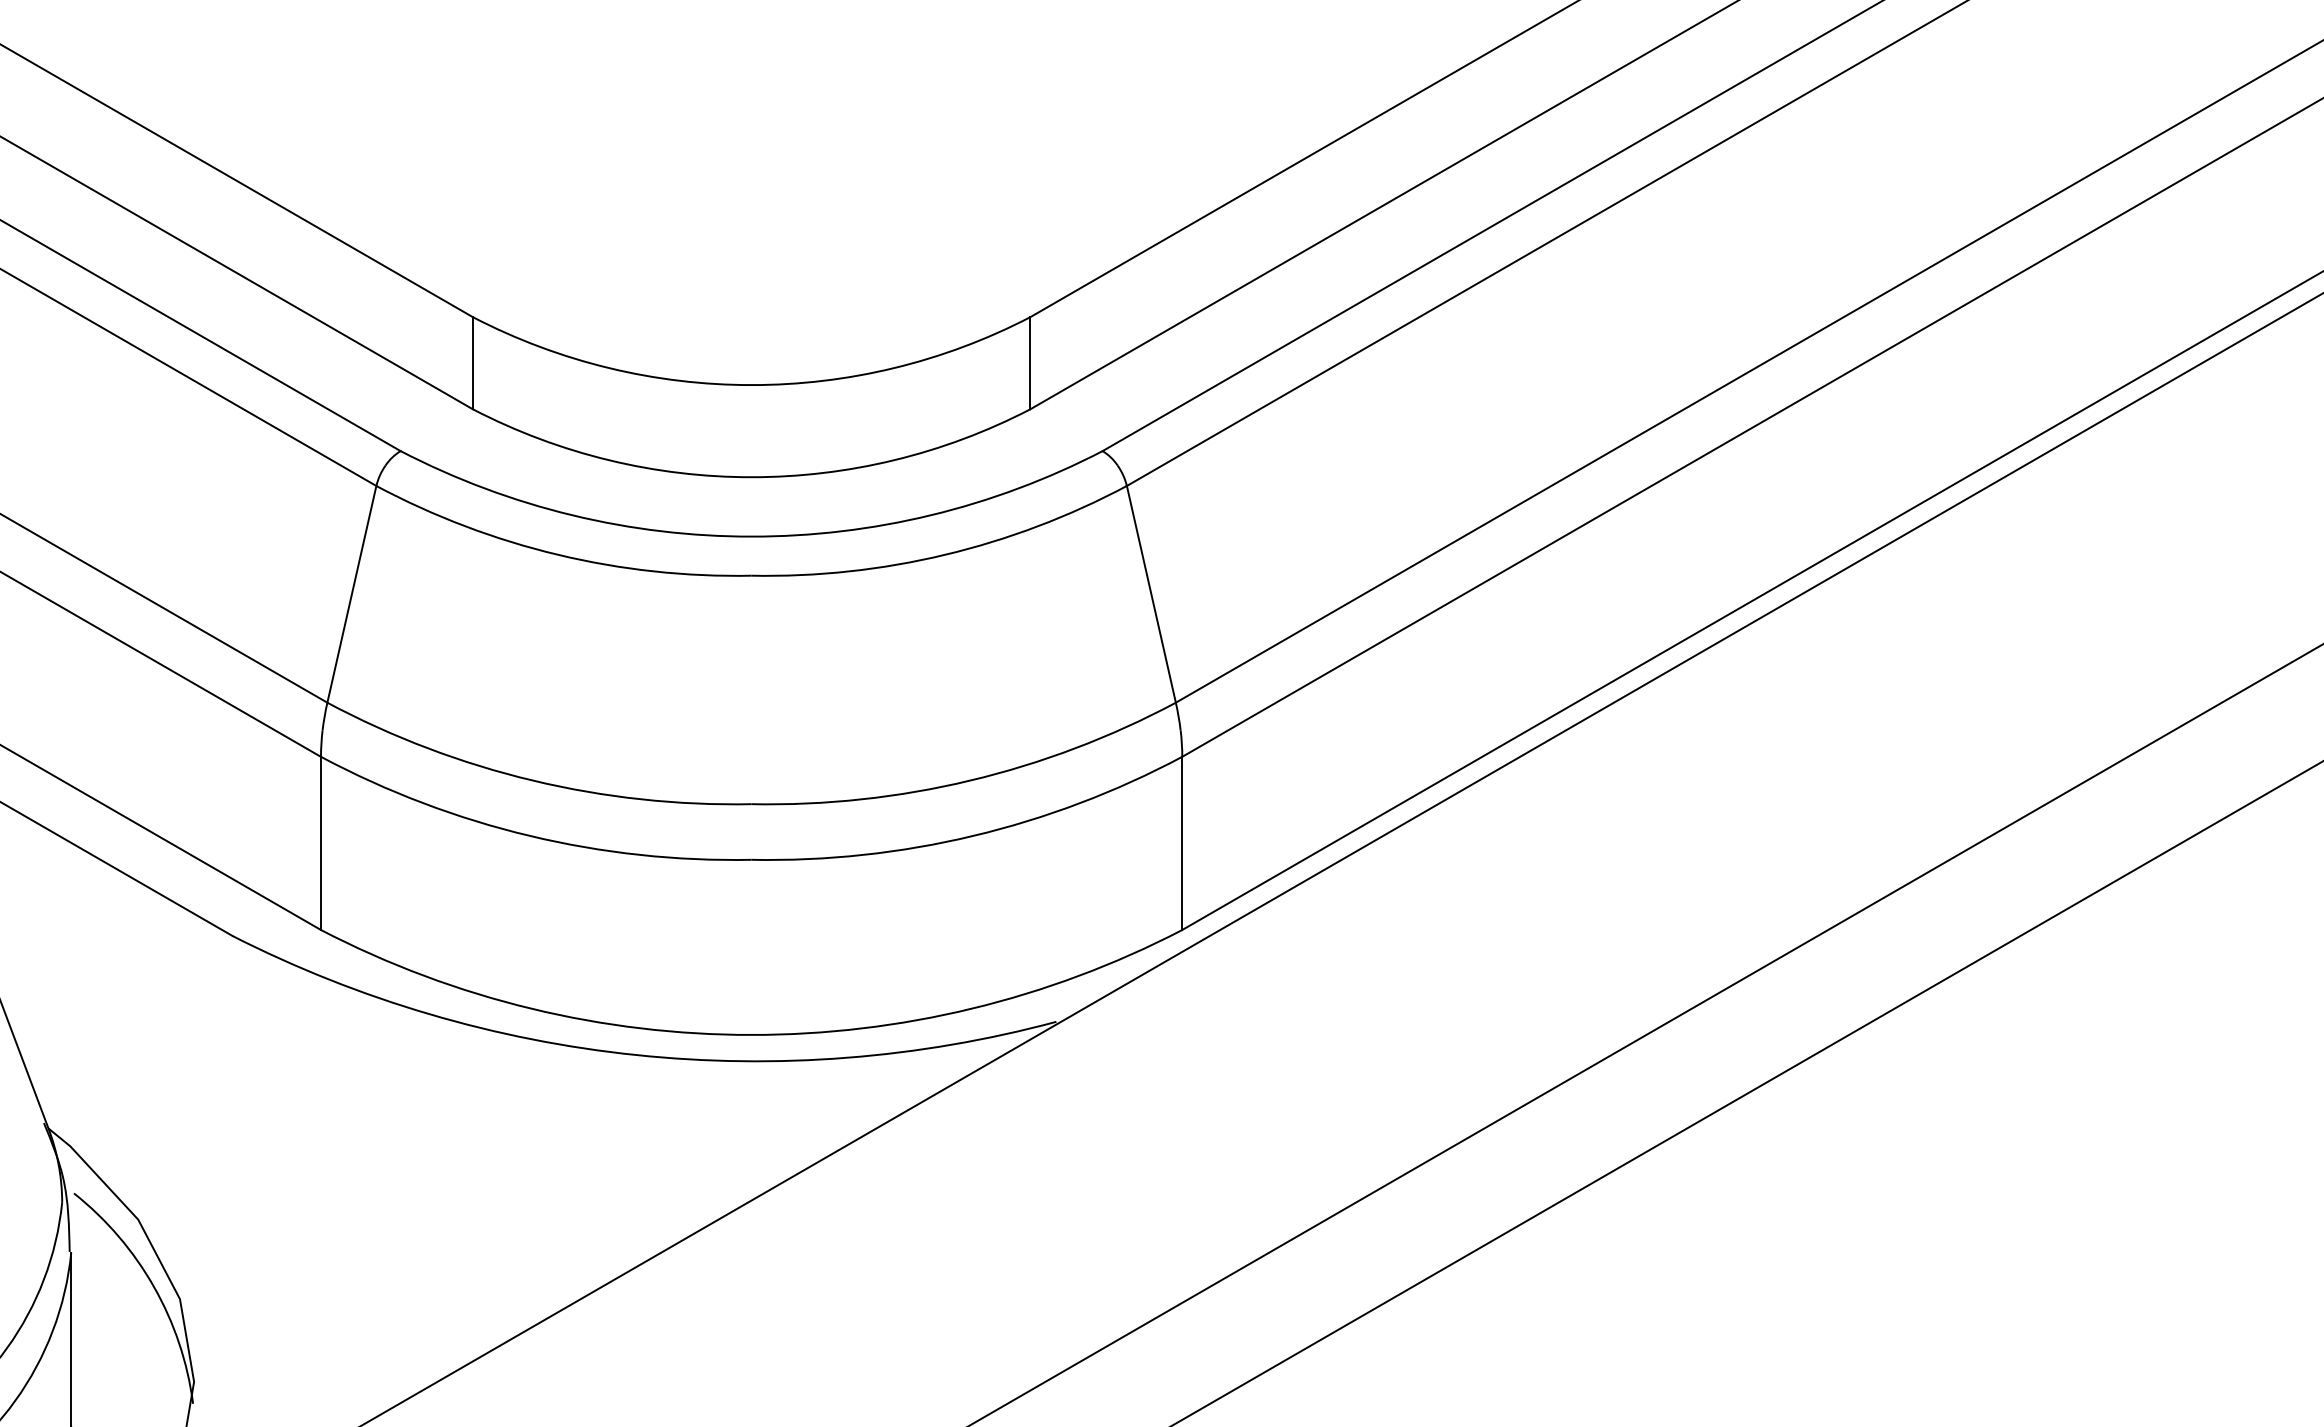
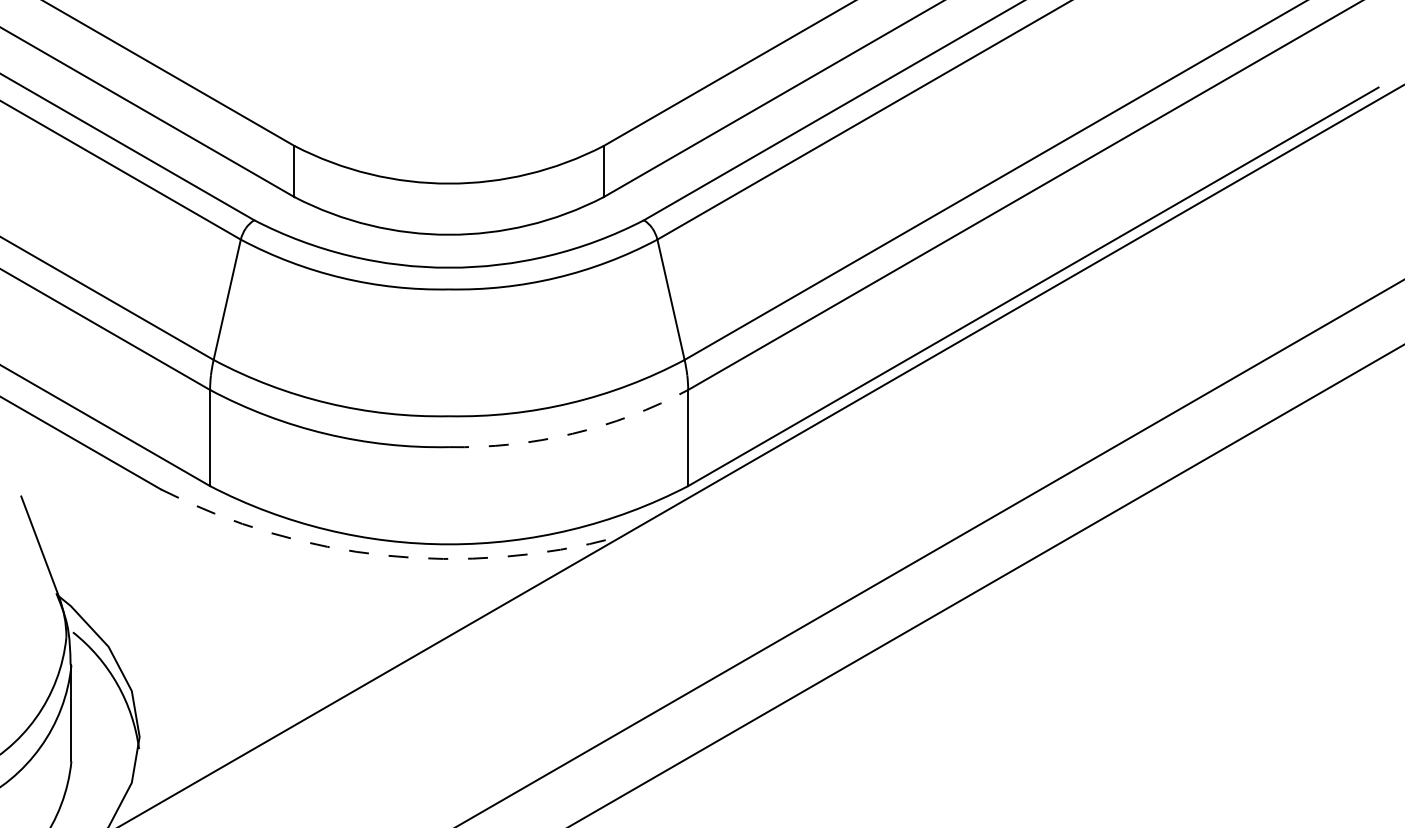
arc: (973, 835) -> (572, 433), solid -> dashed
arc: (636, 1055) -> (385, 555), solid -> dashed

